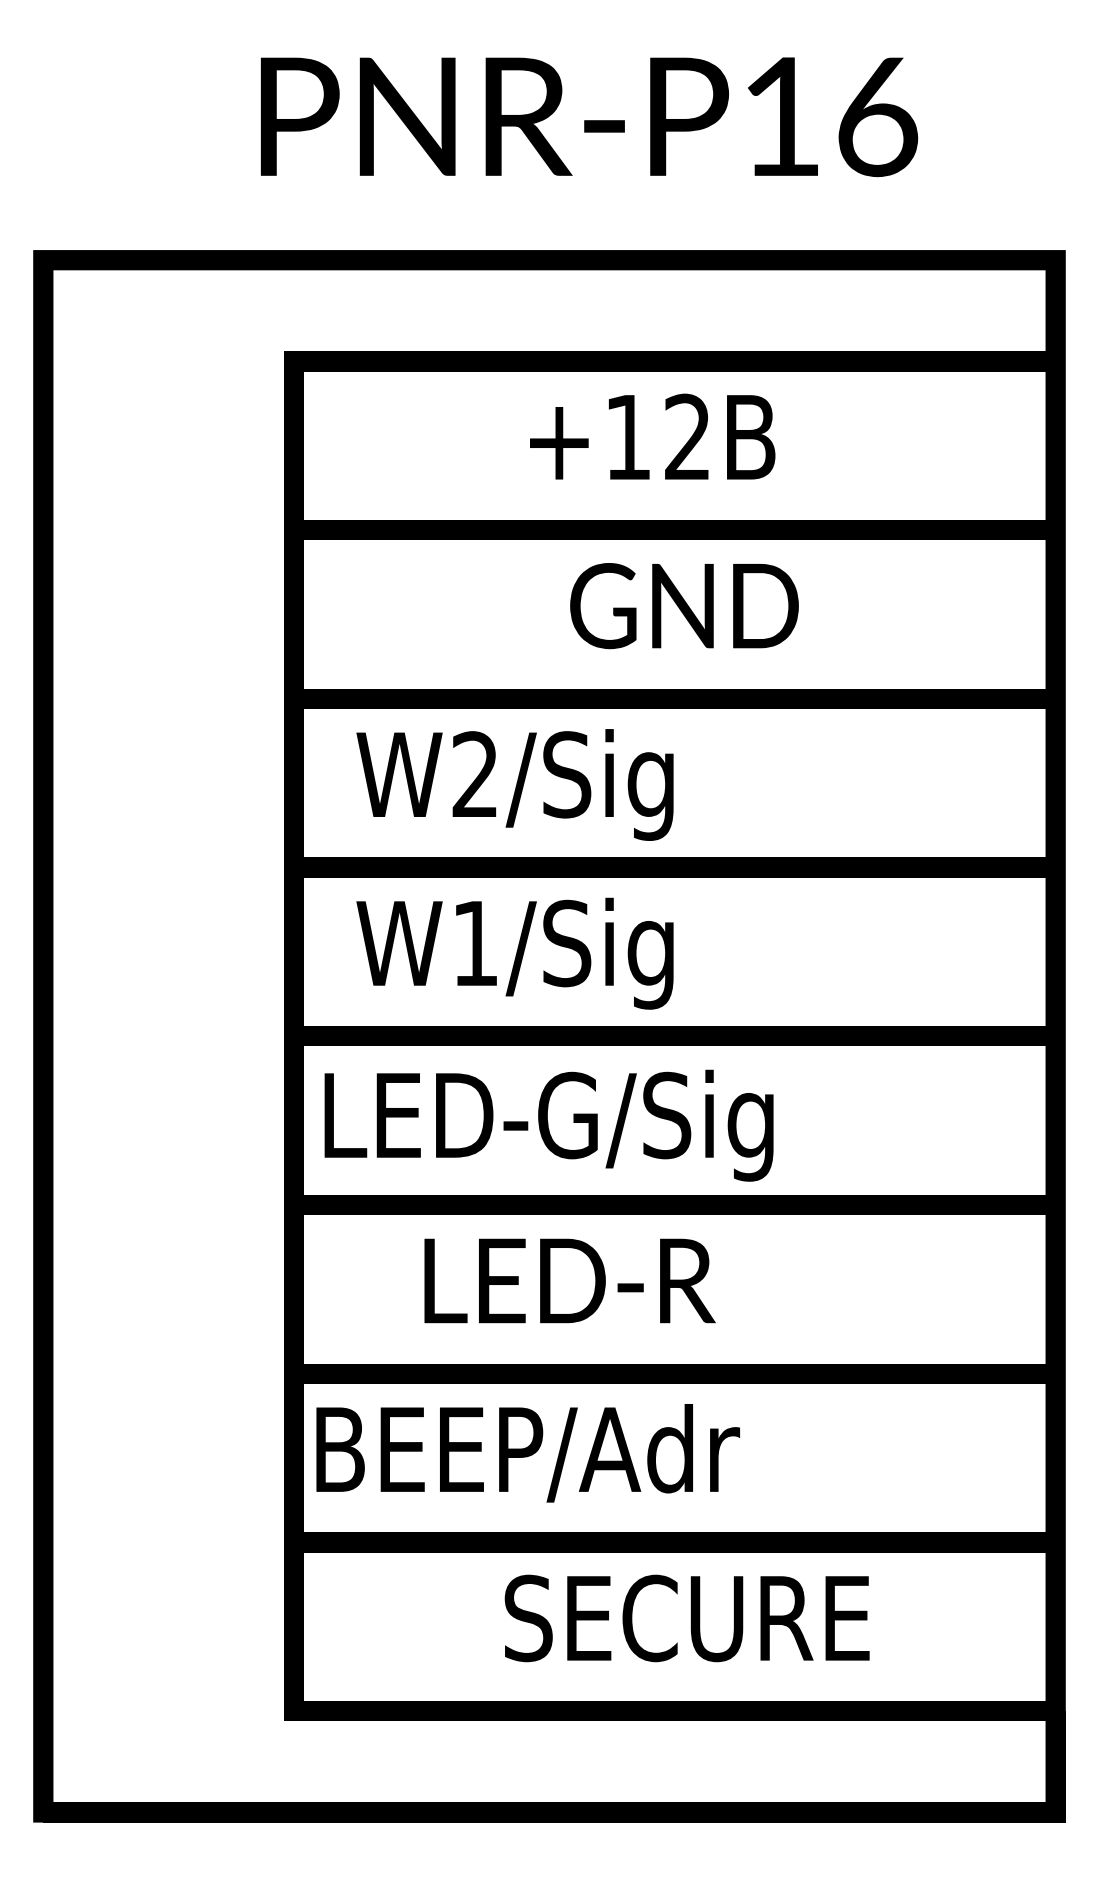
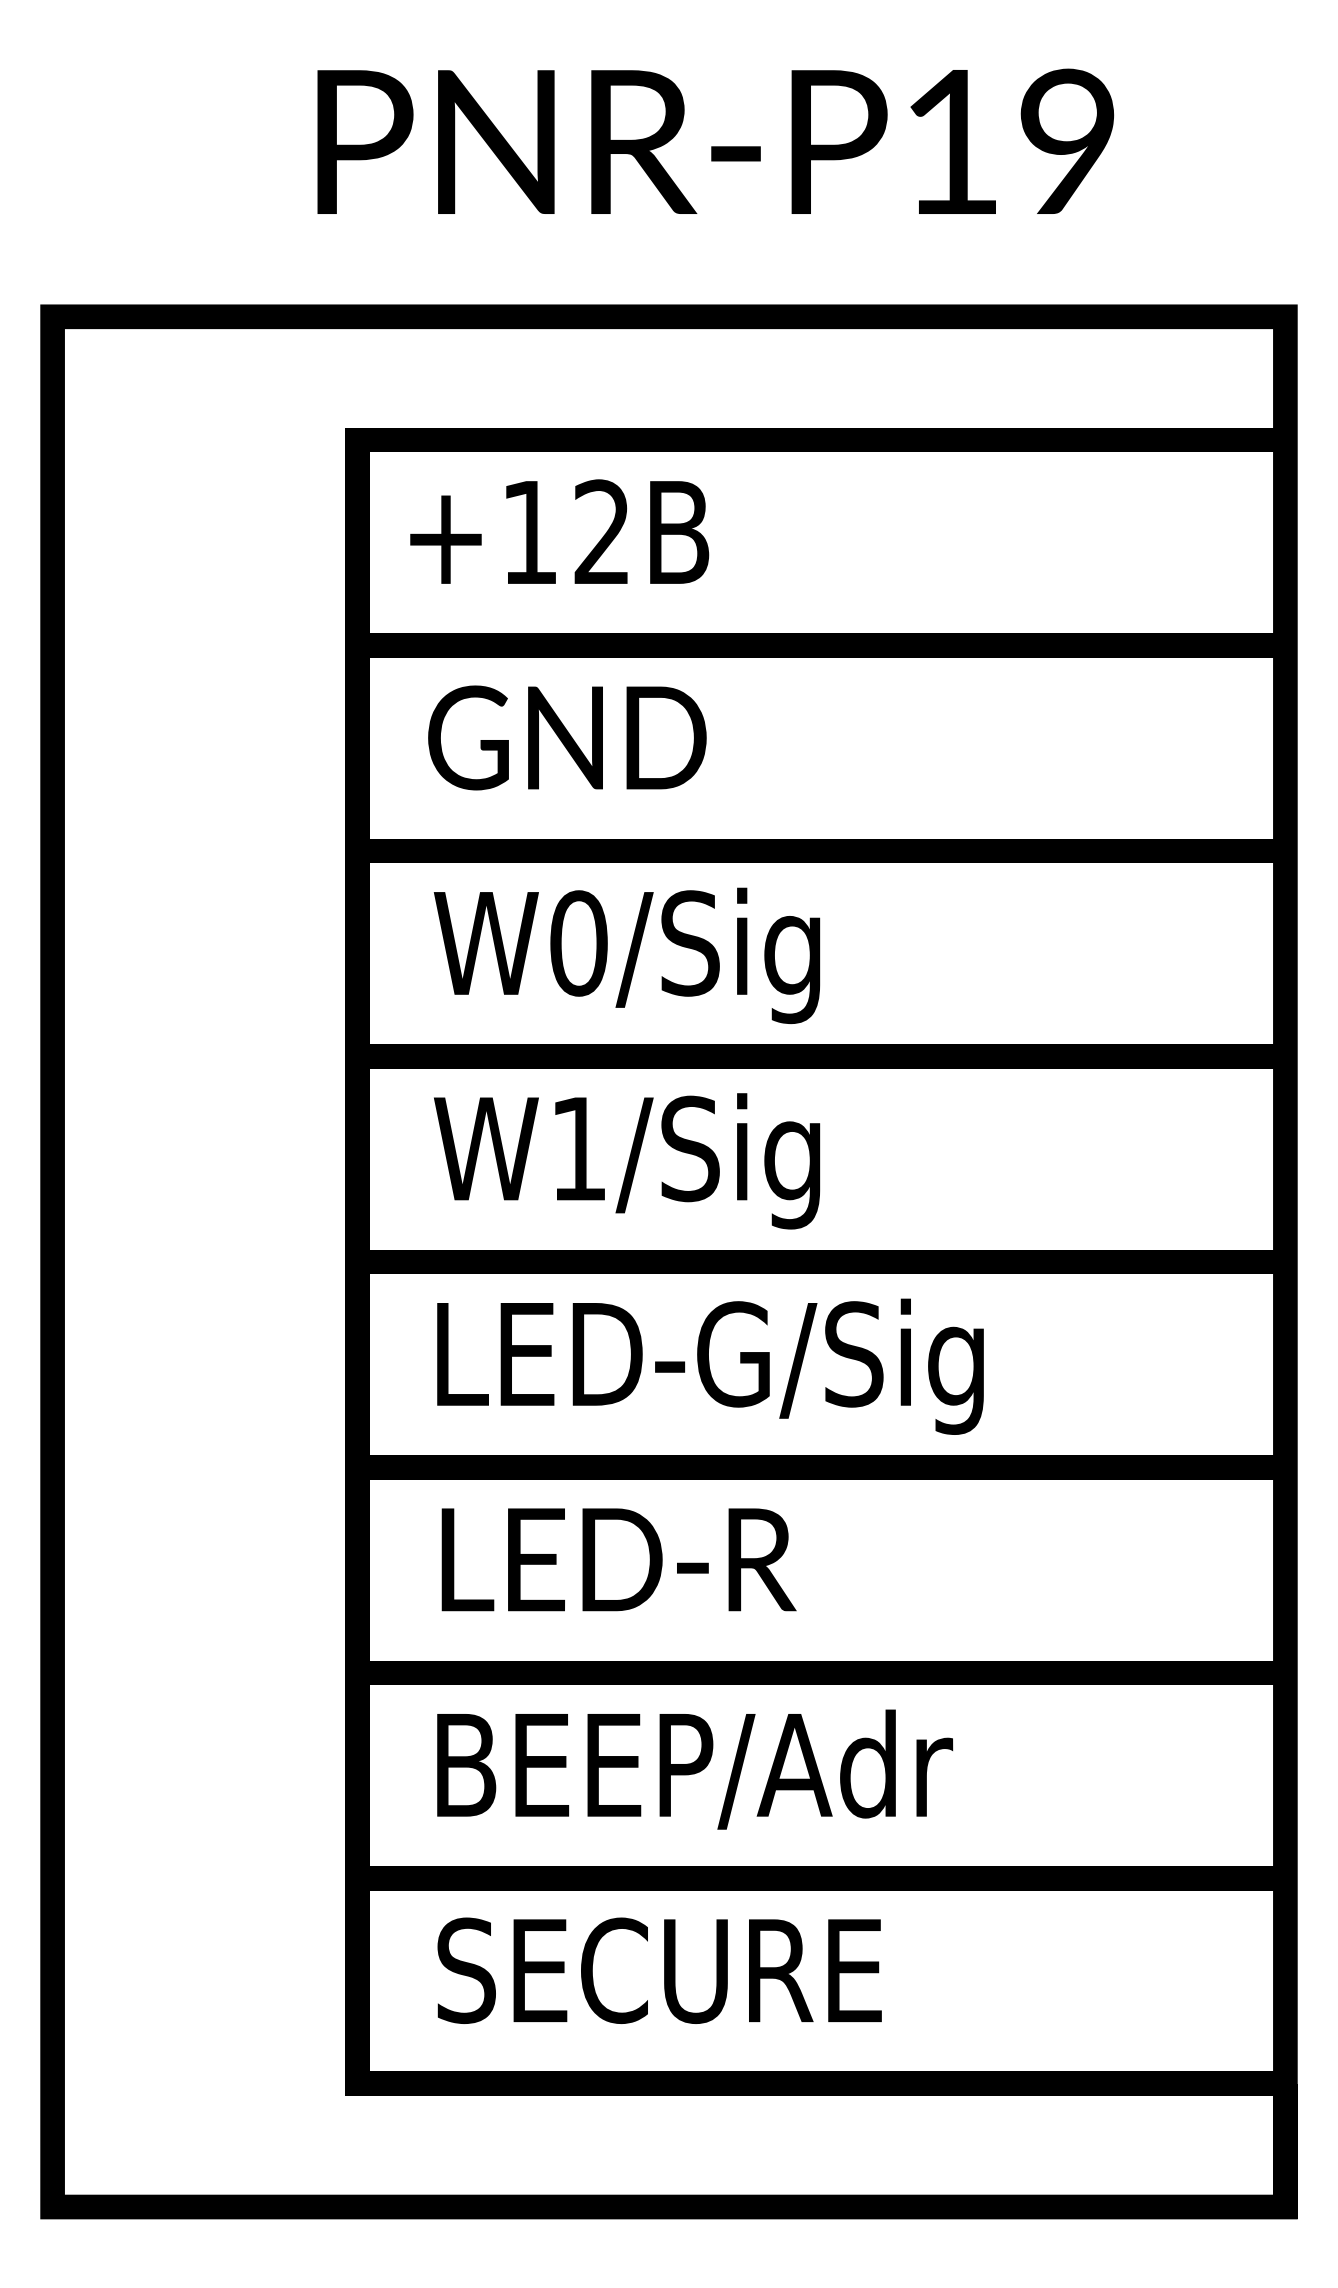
text: (877, 116) -> (1068, 141), PNR-P16 -> PNR-P19
text: (652, 436) -> (559, 531), moved
text: (684, 605) -> (567, 737), moved
text: (475, 774) -> (578, 943), W2/Sig -> W0/Sig
text: (549, 1125) -> (710, 1366), moved
text: (569, 1280) -> (618, 1559), moved
text: (528, 1453) -> (695, 1769), moved
text: (687, 1618) -> (659, 1970), moved

